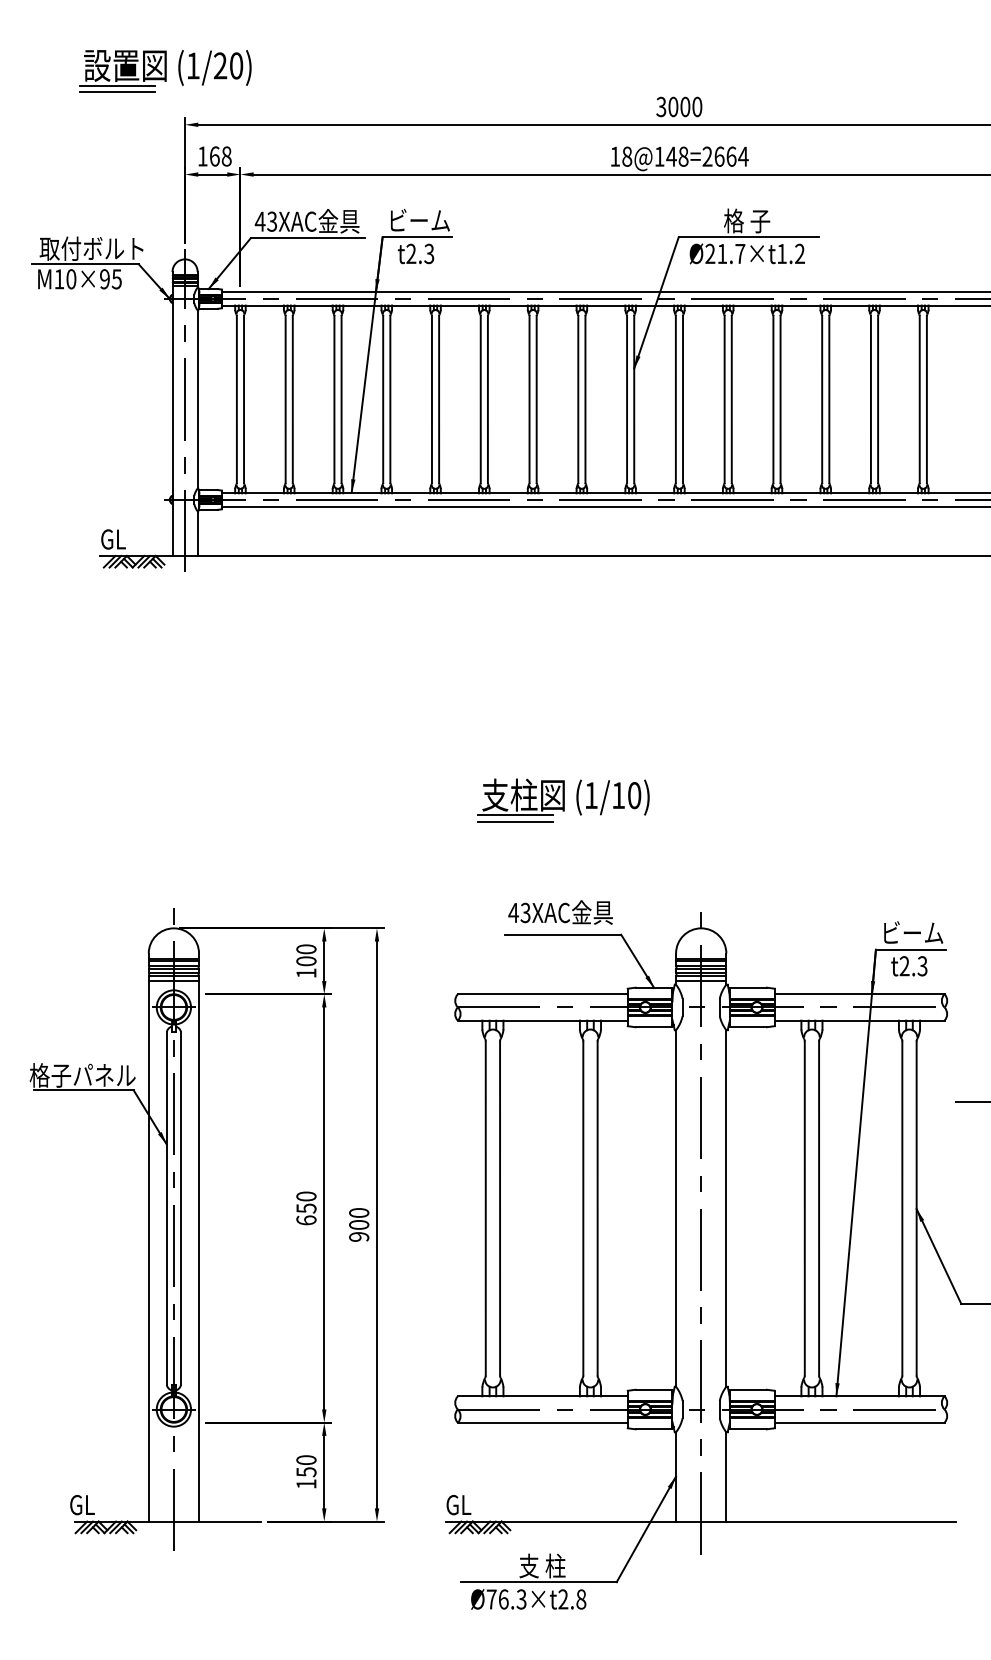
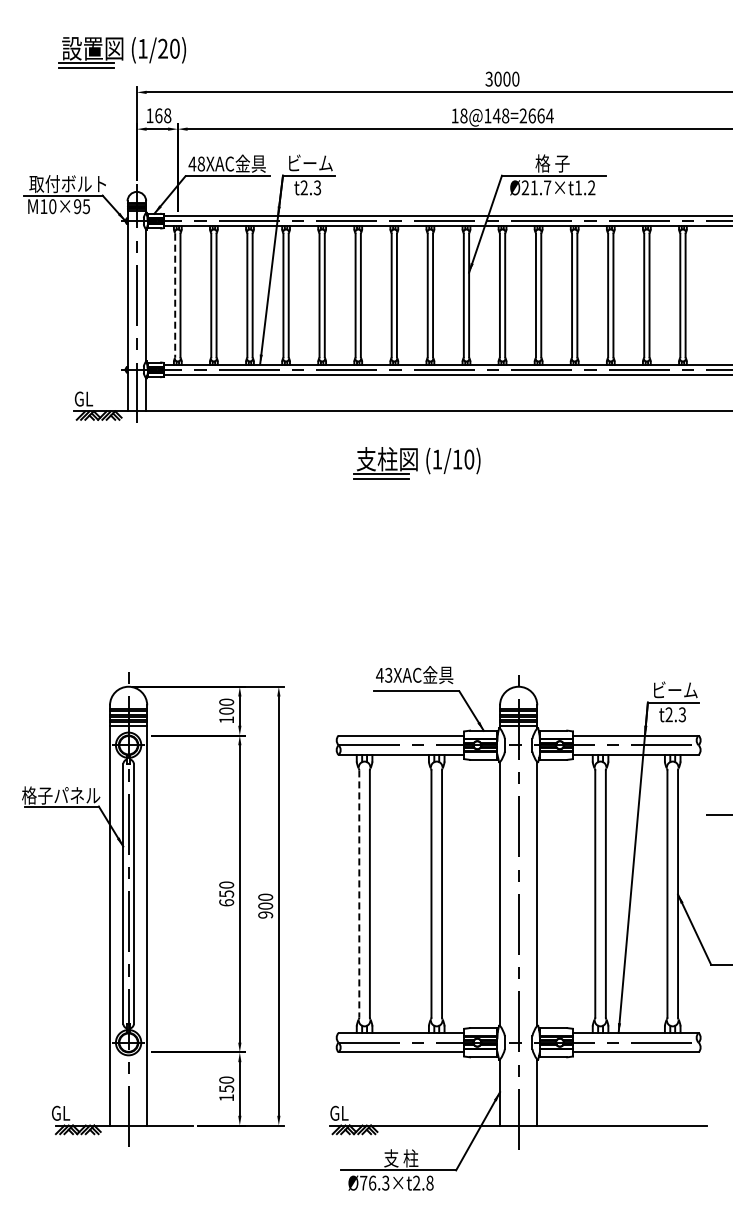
text: (271, 220) -> (200, 163), 43XAC -> 48XAC
line: (237, 399) -> (175, 295), solid -> dashed
part: (563, 800) -> (416, 463), moved
line: (486, 1207) -> (359, 893), solid -> dashed

